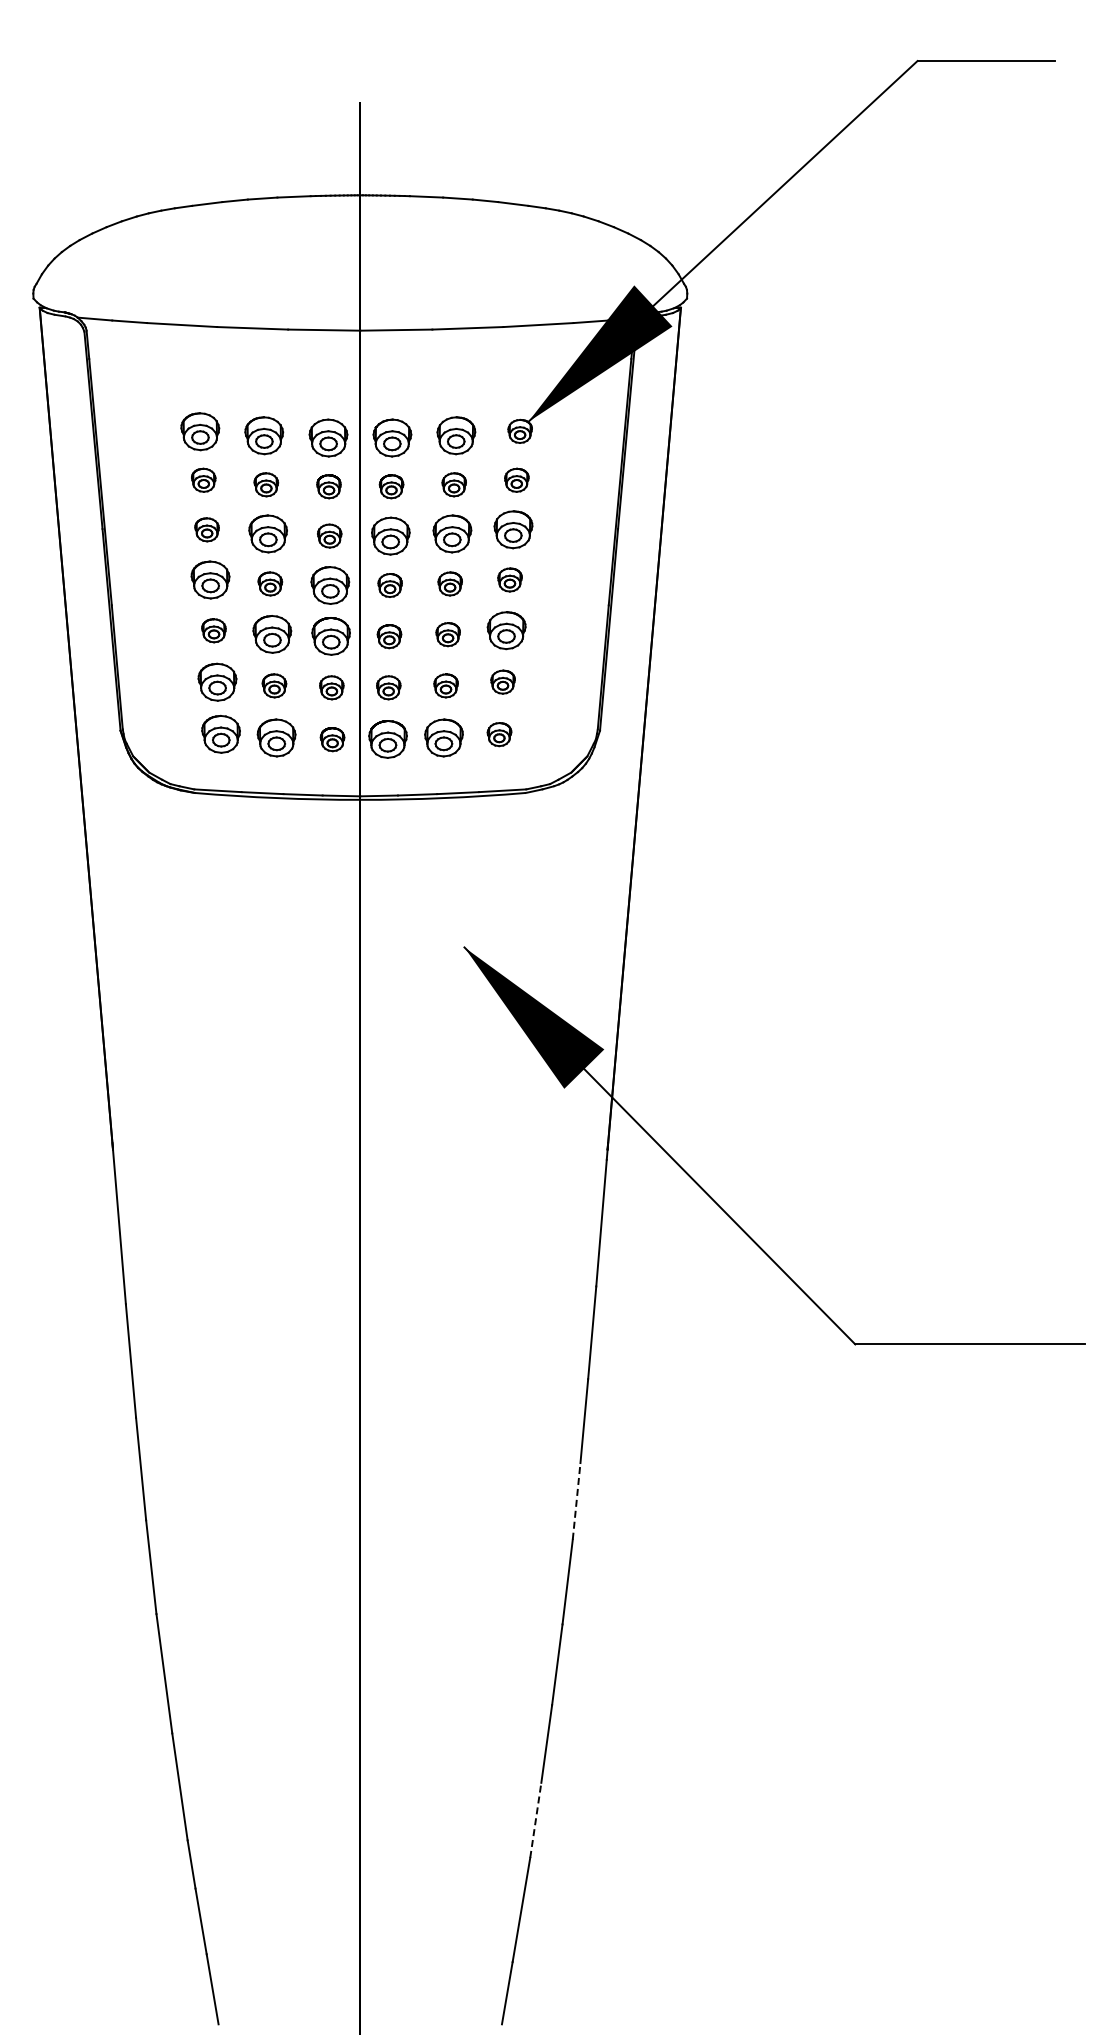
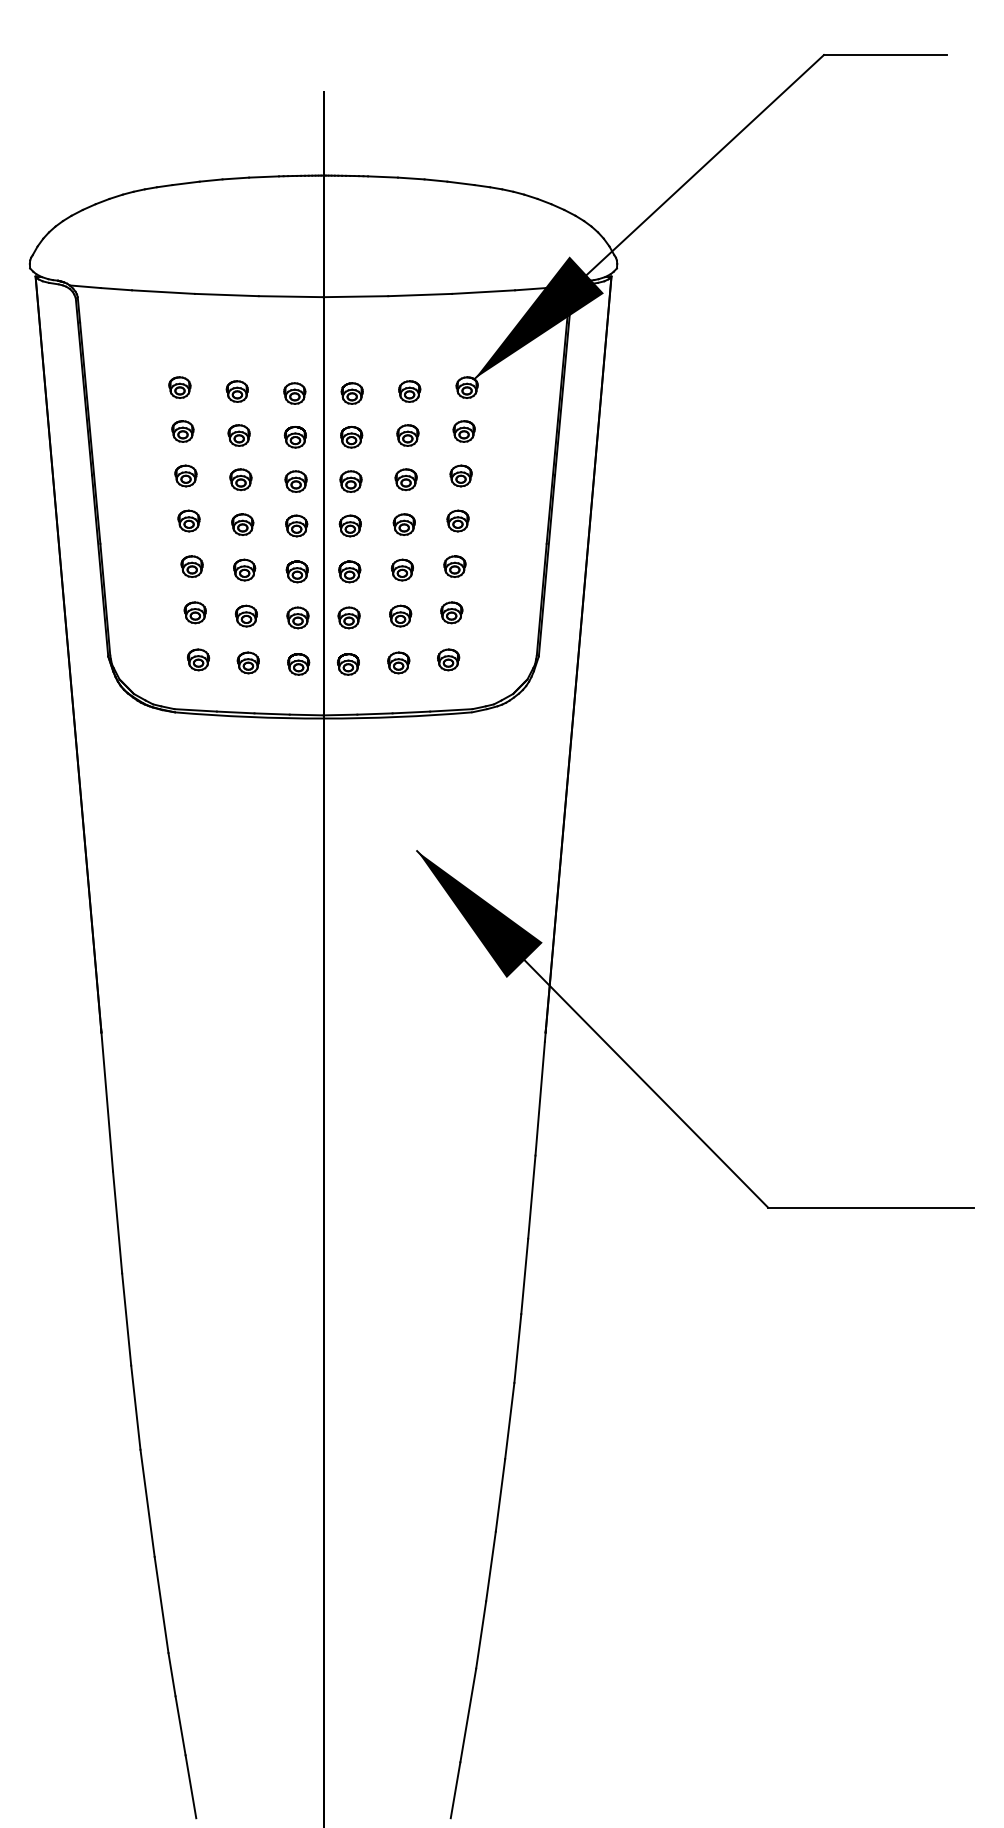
part: (200, 430) -> (180, 386), size x0.62
part: (264, 435) -> (237, 391), size x0.62
part: (455, 435) -> (409, 391), size x0.62
part: (327, 437) -> (294, 393), size x0.62
part: (391, 437) -> (351, 393), size x0.62
part: (513, 529) -> (461, 475), size x0.62
part: (268, 533) -> (241, 479), size x0.62
part: (451, 533) -> (405, 479), size x0.62
part: (390, 535) -> (350, 481), size x0.62
part: (210, 579) -> (189, 520), size x0.62
part: (330, 585) -> (296, 526), size x0.62
part: (506, 630) -> (454, 566), size x0.62
part: (272, 634) -> (244, 570), size x0.62
part: (330, 636) -> (296, 571), size x0.62
part: (217, 681) -> (195, 612), size x0.62
part: (220, 734) -> (197, 659), size x0.62
part: (276, 737) -> (248, 662), size x0.62
part: (443, 737) -> (398, 662), size x0.62
part: (387, 739) -> (347, 664), size x0.62
line: (576, 1501) -> (517, 1348), dashed -> solid
line: (535, 1820) -> (480, 1635), dashed -> solid

